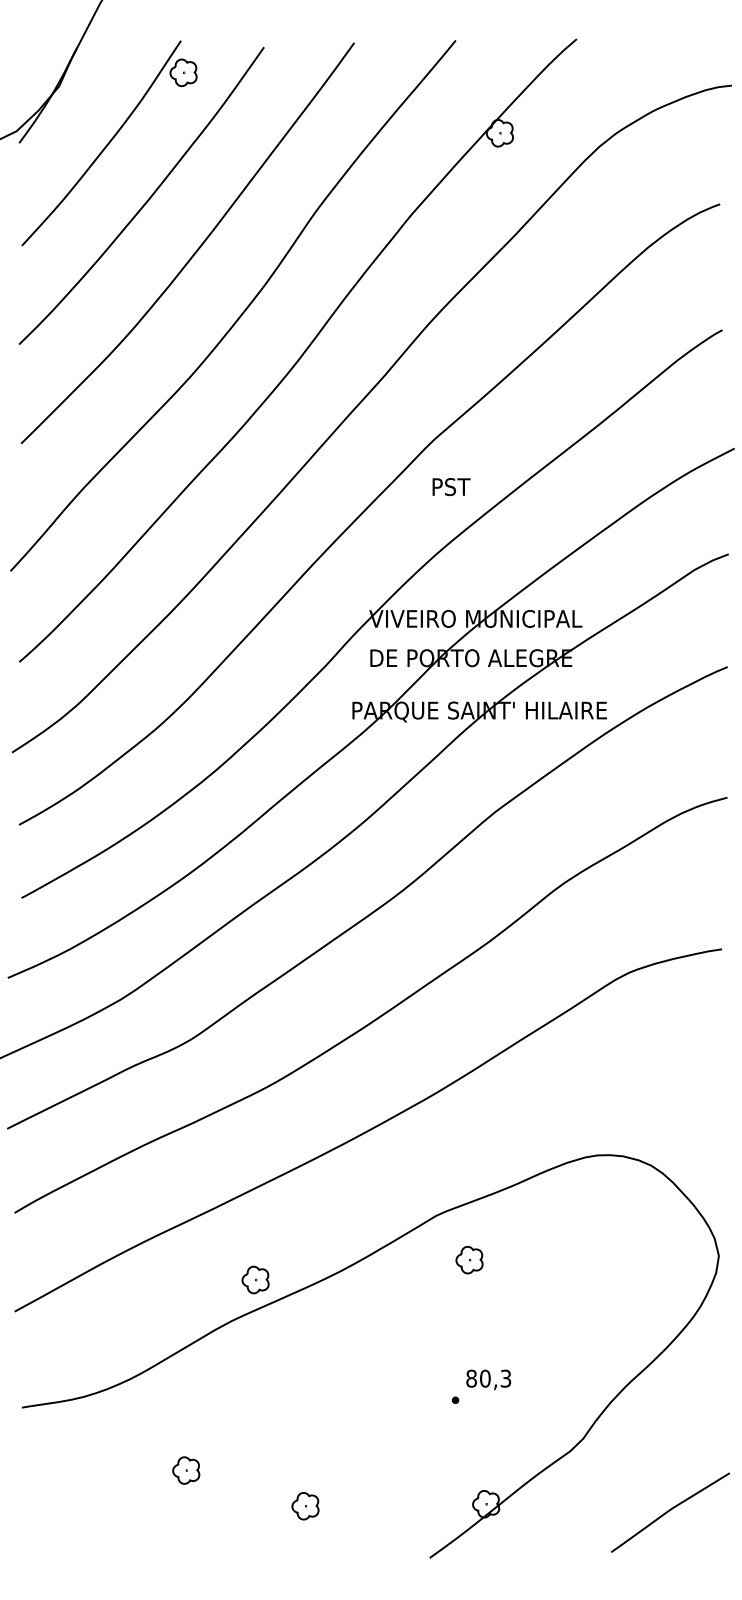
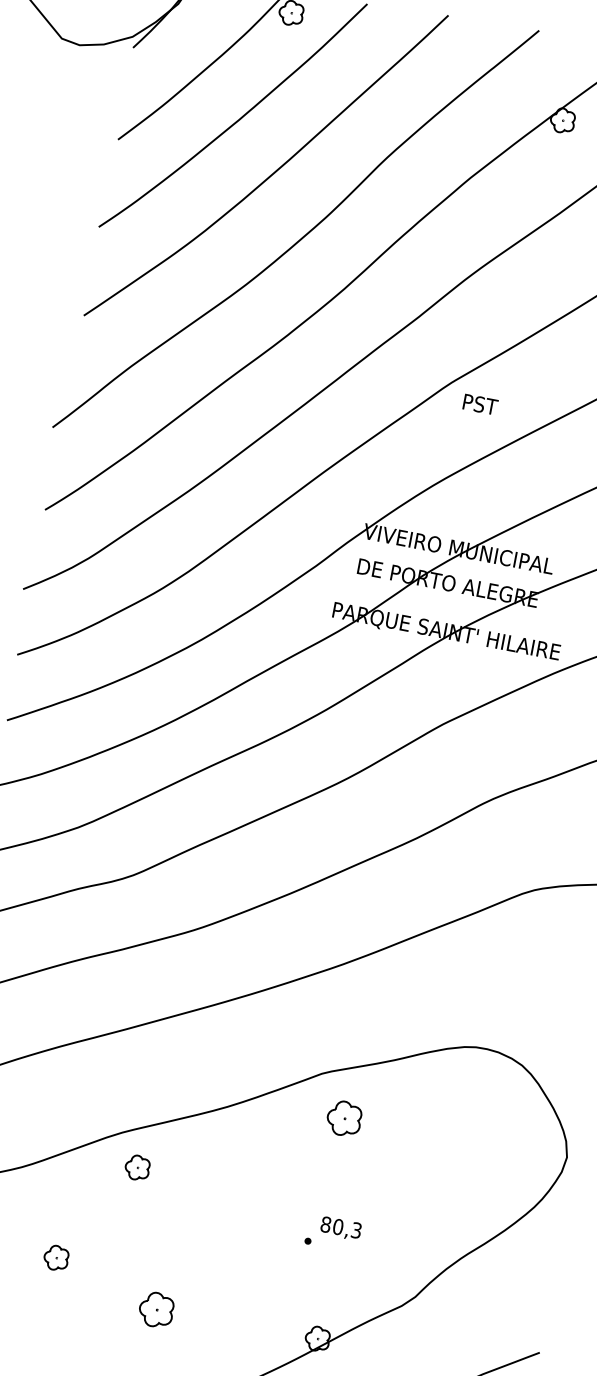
text: (451, 487) -> (480, 405), moved
part: (469, 1260) -> (344, 1119), size x1.4
part: (255, 1279) -> (137, 1167), moved
part: (305, 1506) -> (156, 1310), size x1.4

